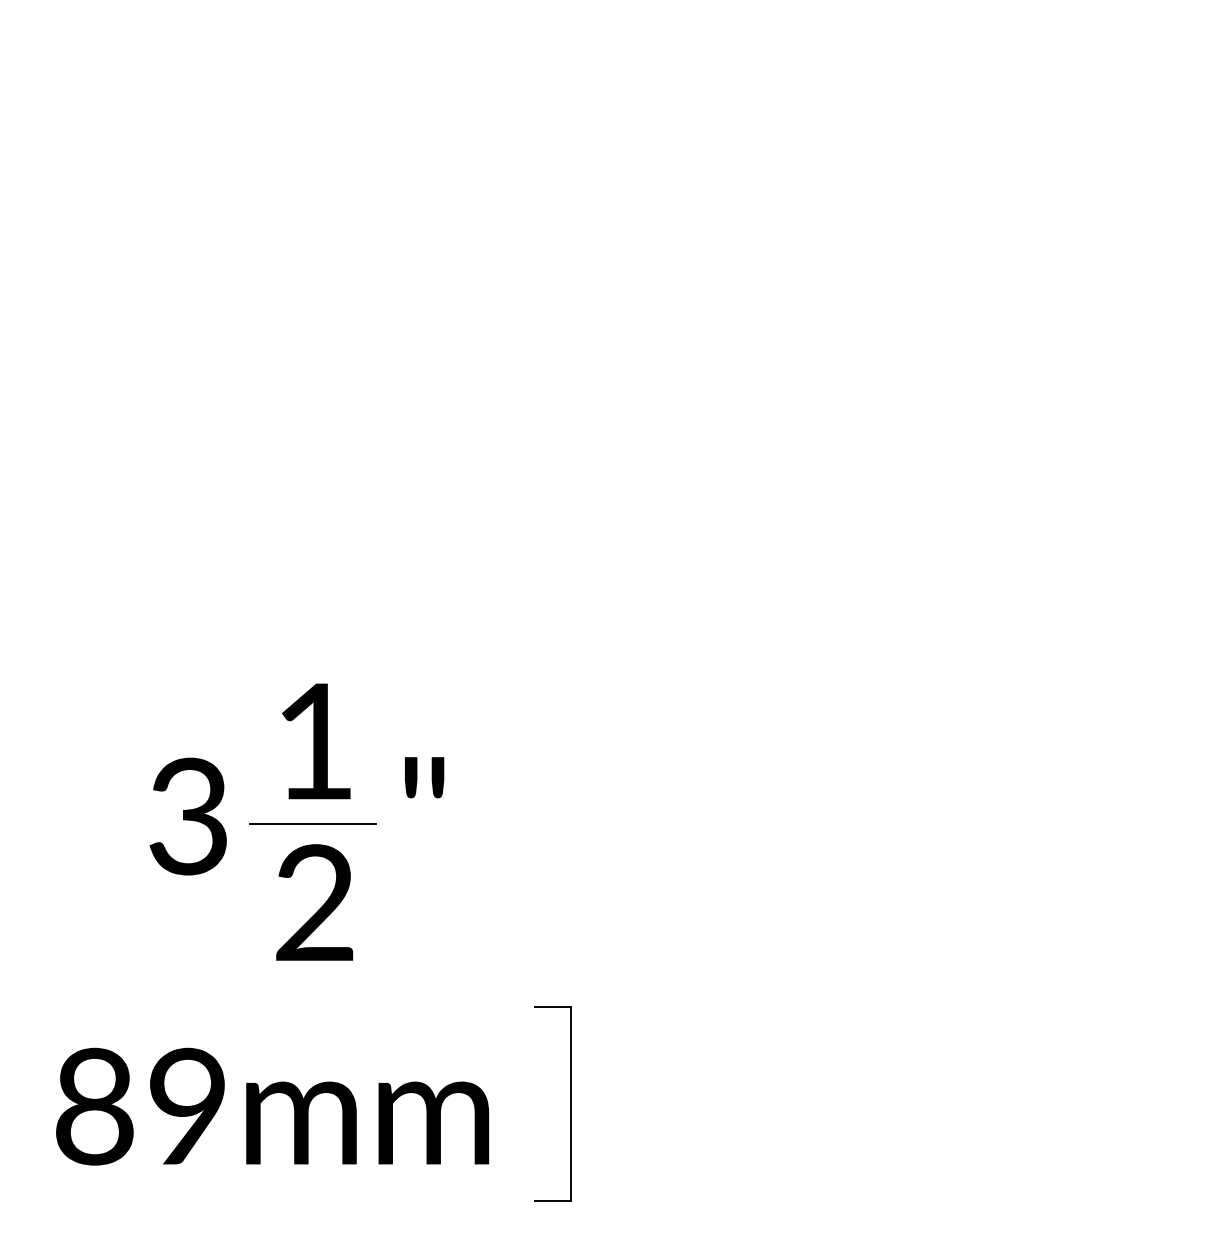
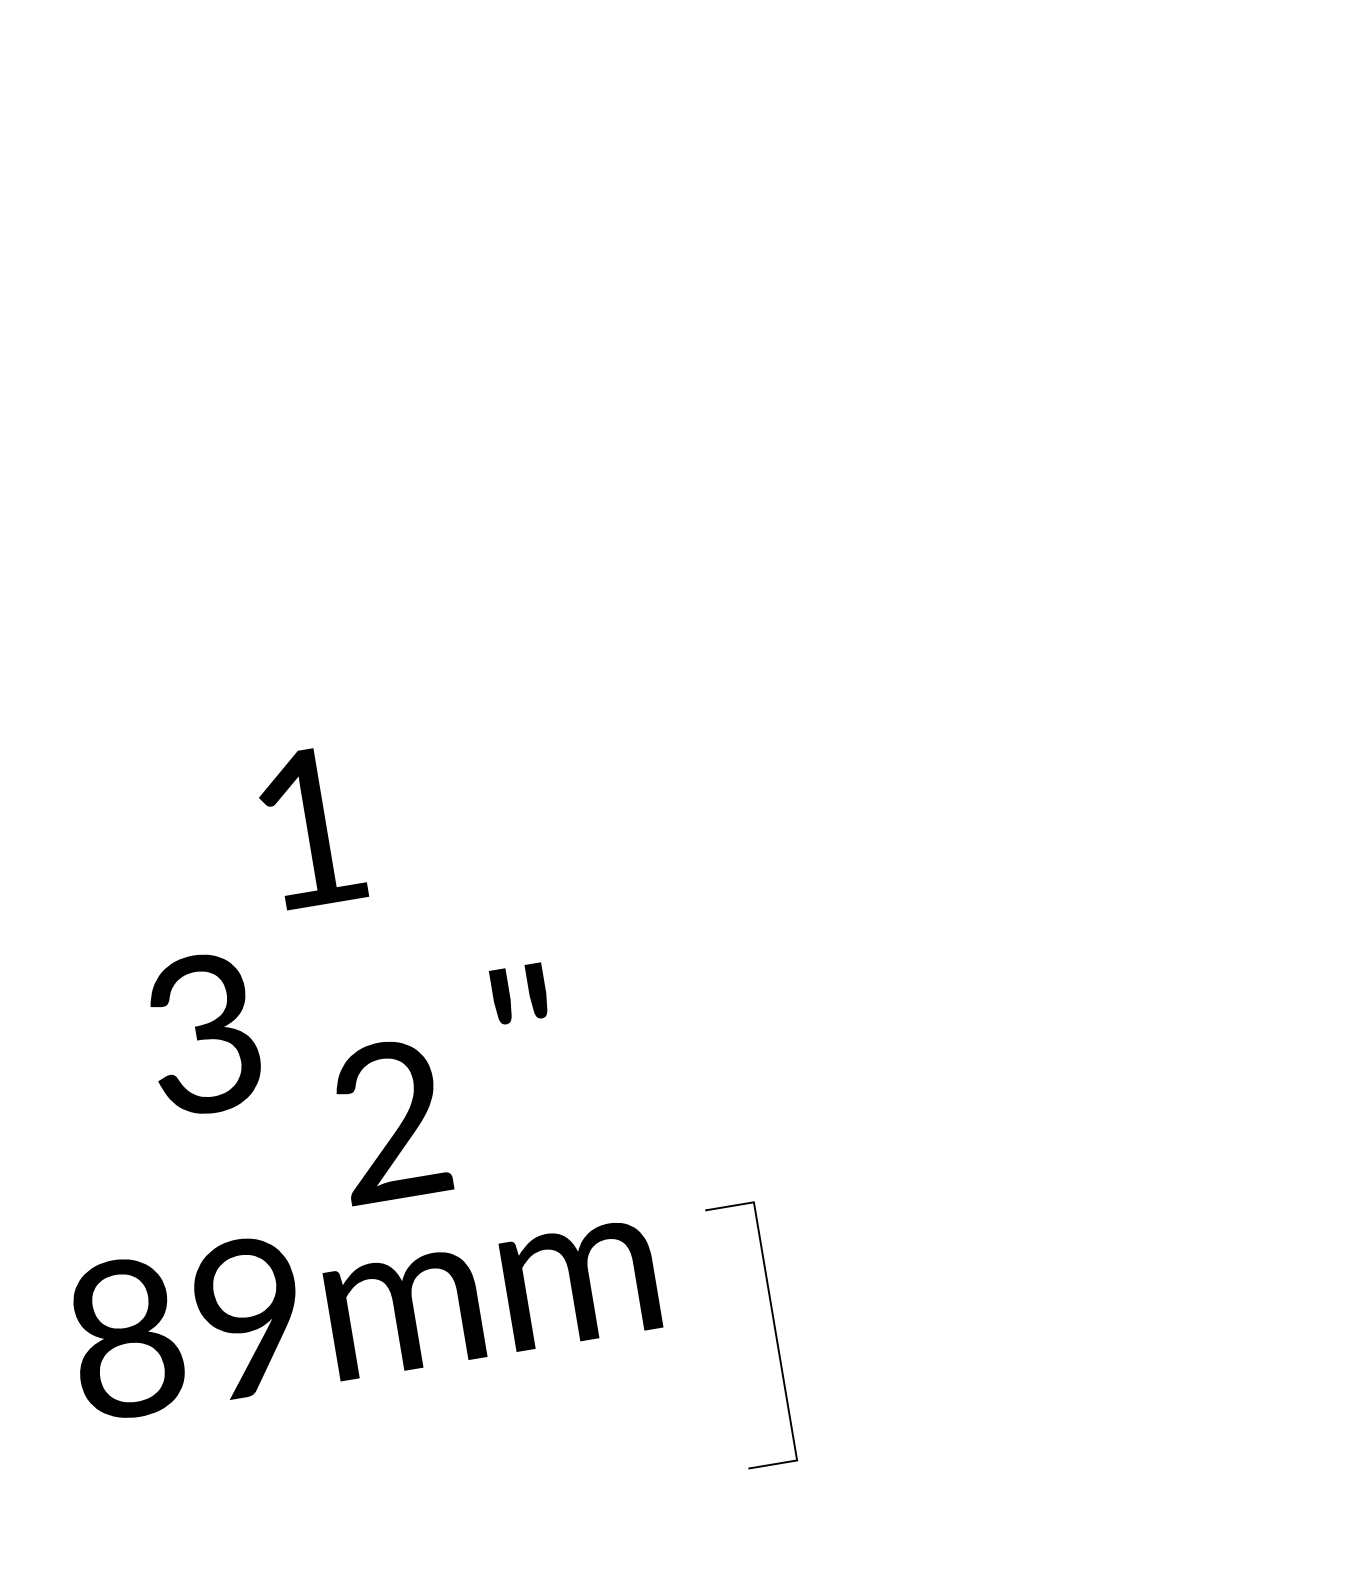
text: (316, 741) -> (311, 827), moved
text: (424, 777) -> (519, 993), moved
line: (313, 823) -> (371, 1015), removed
text: (272, 1106) -> (362, 1298), moved

